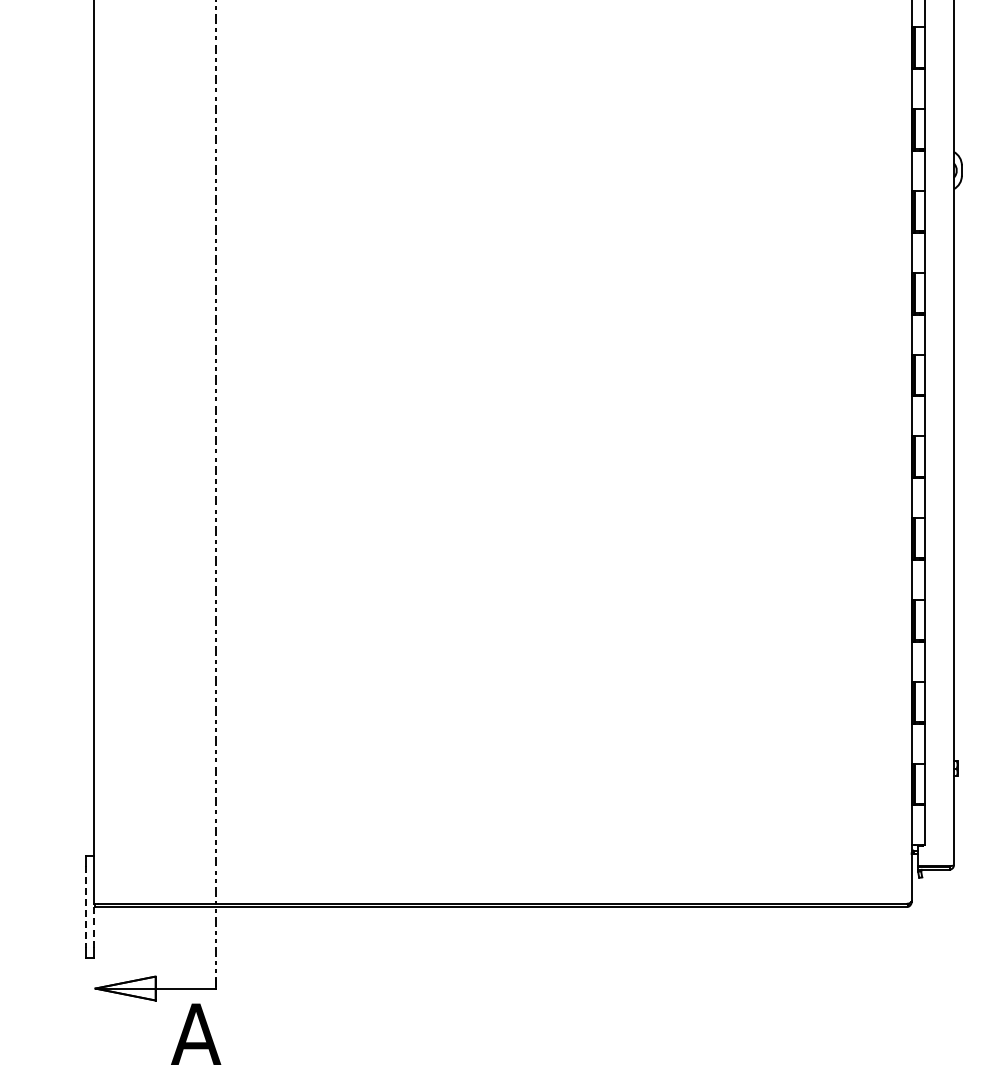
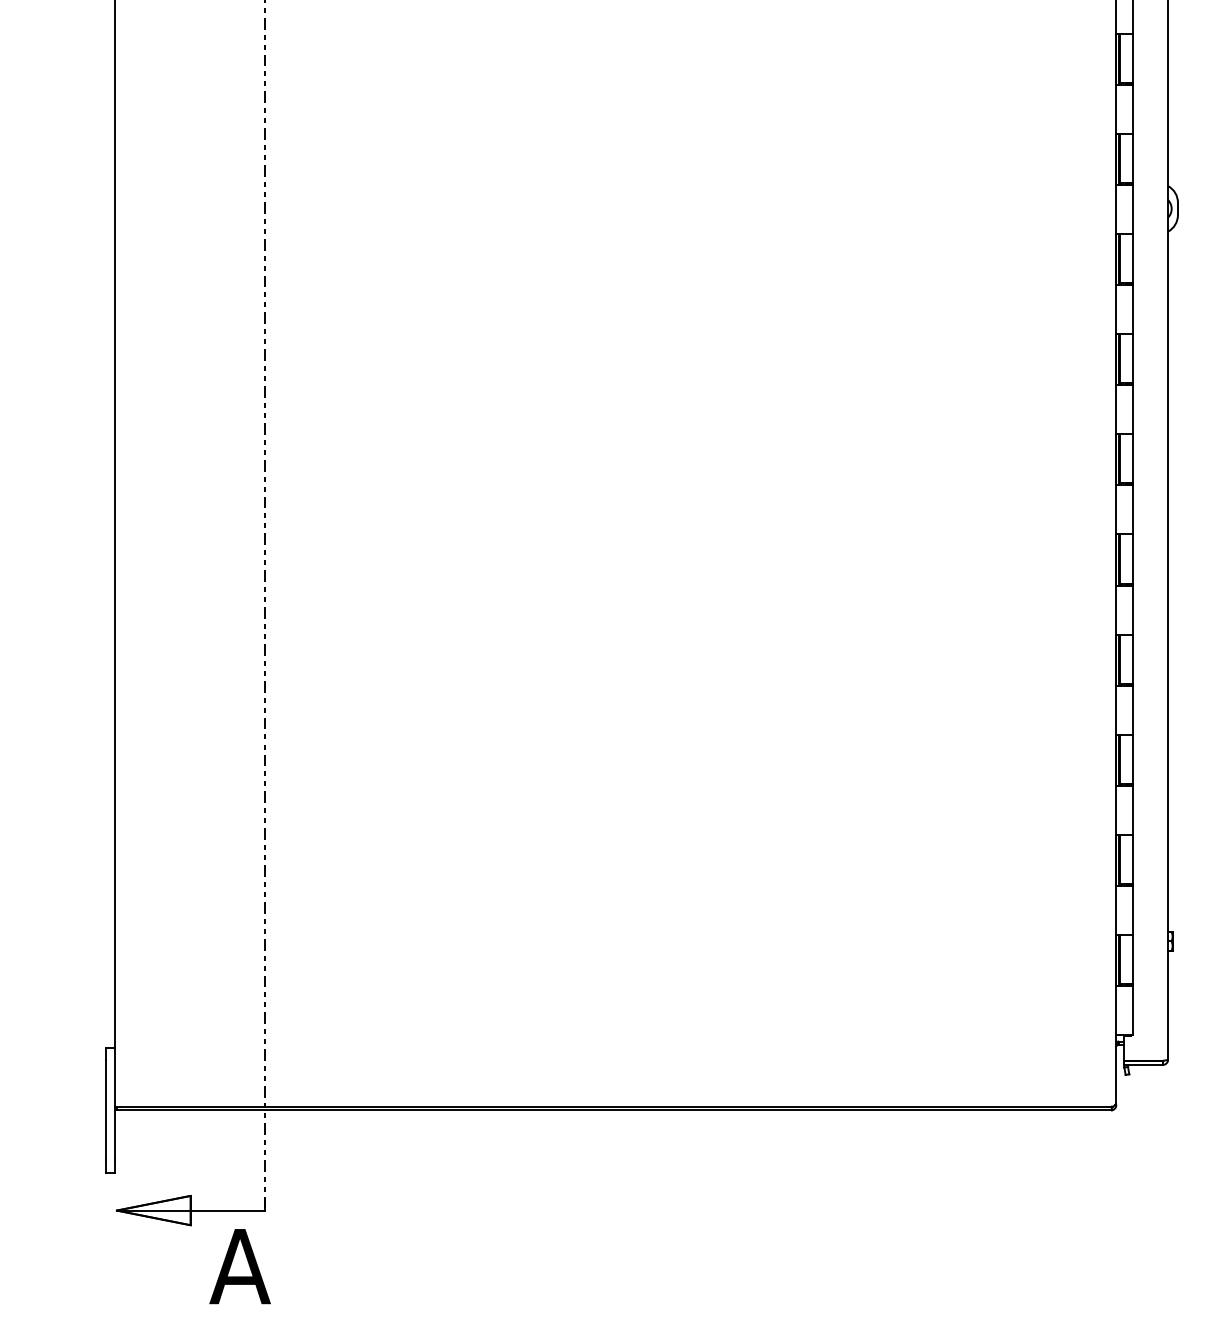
line: (86, 906) -> (105, 1110), dashed -> solid
line: (93, 925) -> (114, 1133), dashed -> solid

